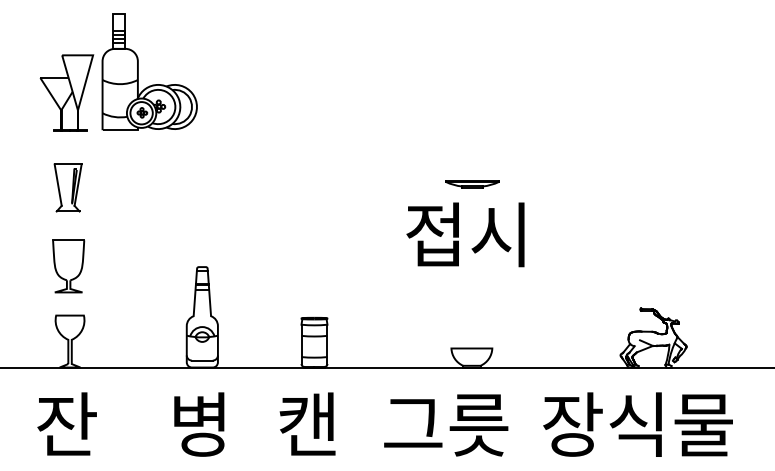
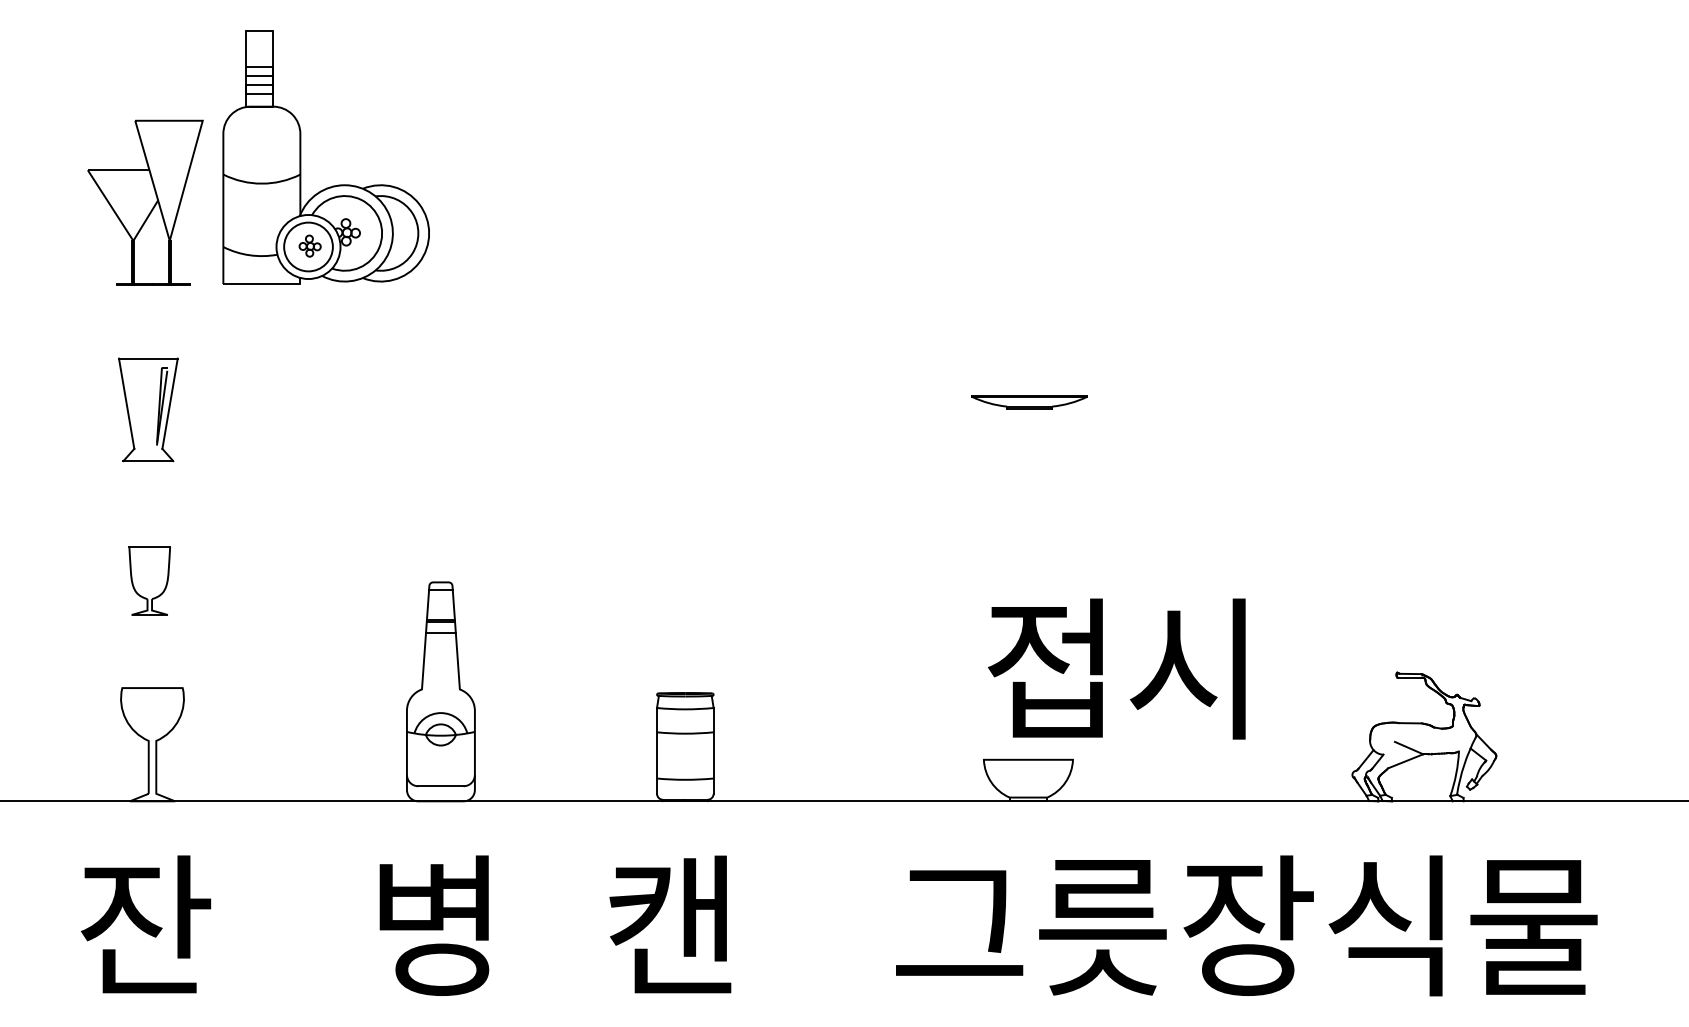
text: (465, 234) -> (1116, 668), moved
part: (68, 266) -> (149, 581), size x0.6
text: (446, 425) -> (1031, 927), moved

